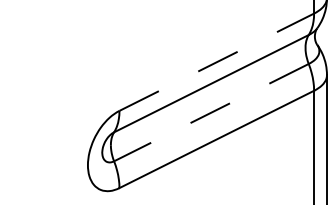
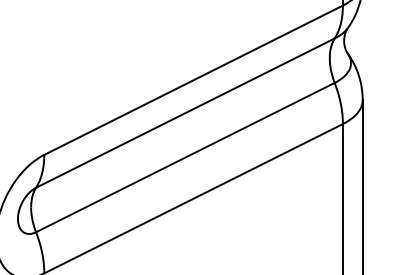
line: (216, 62) -> (193, 80), dashed -> solid
line: (211, 112) -> (185, 157), dashed -> solid

